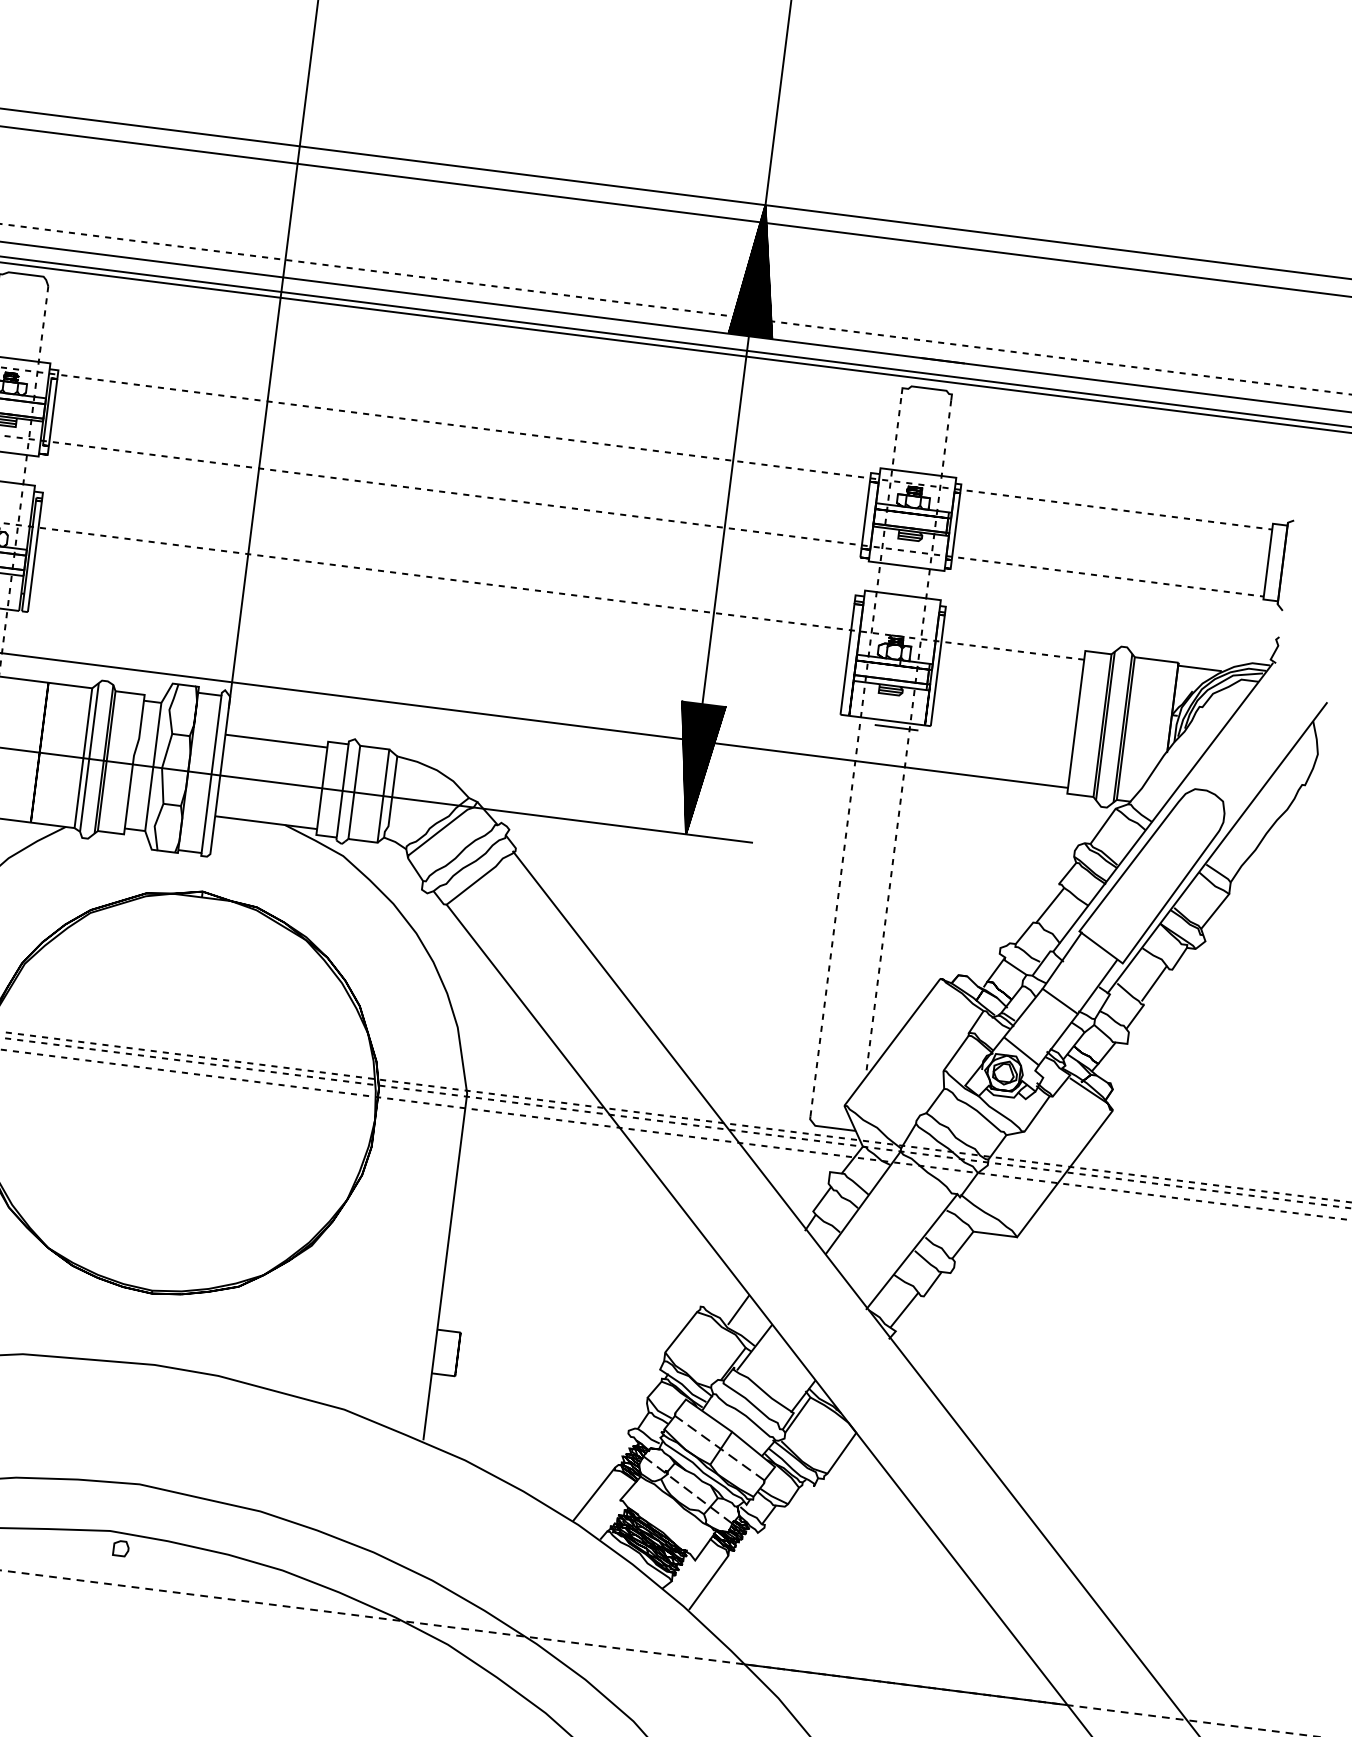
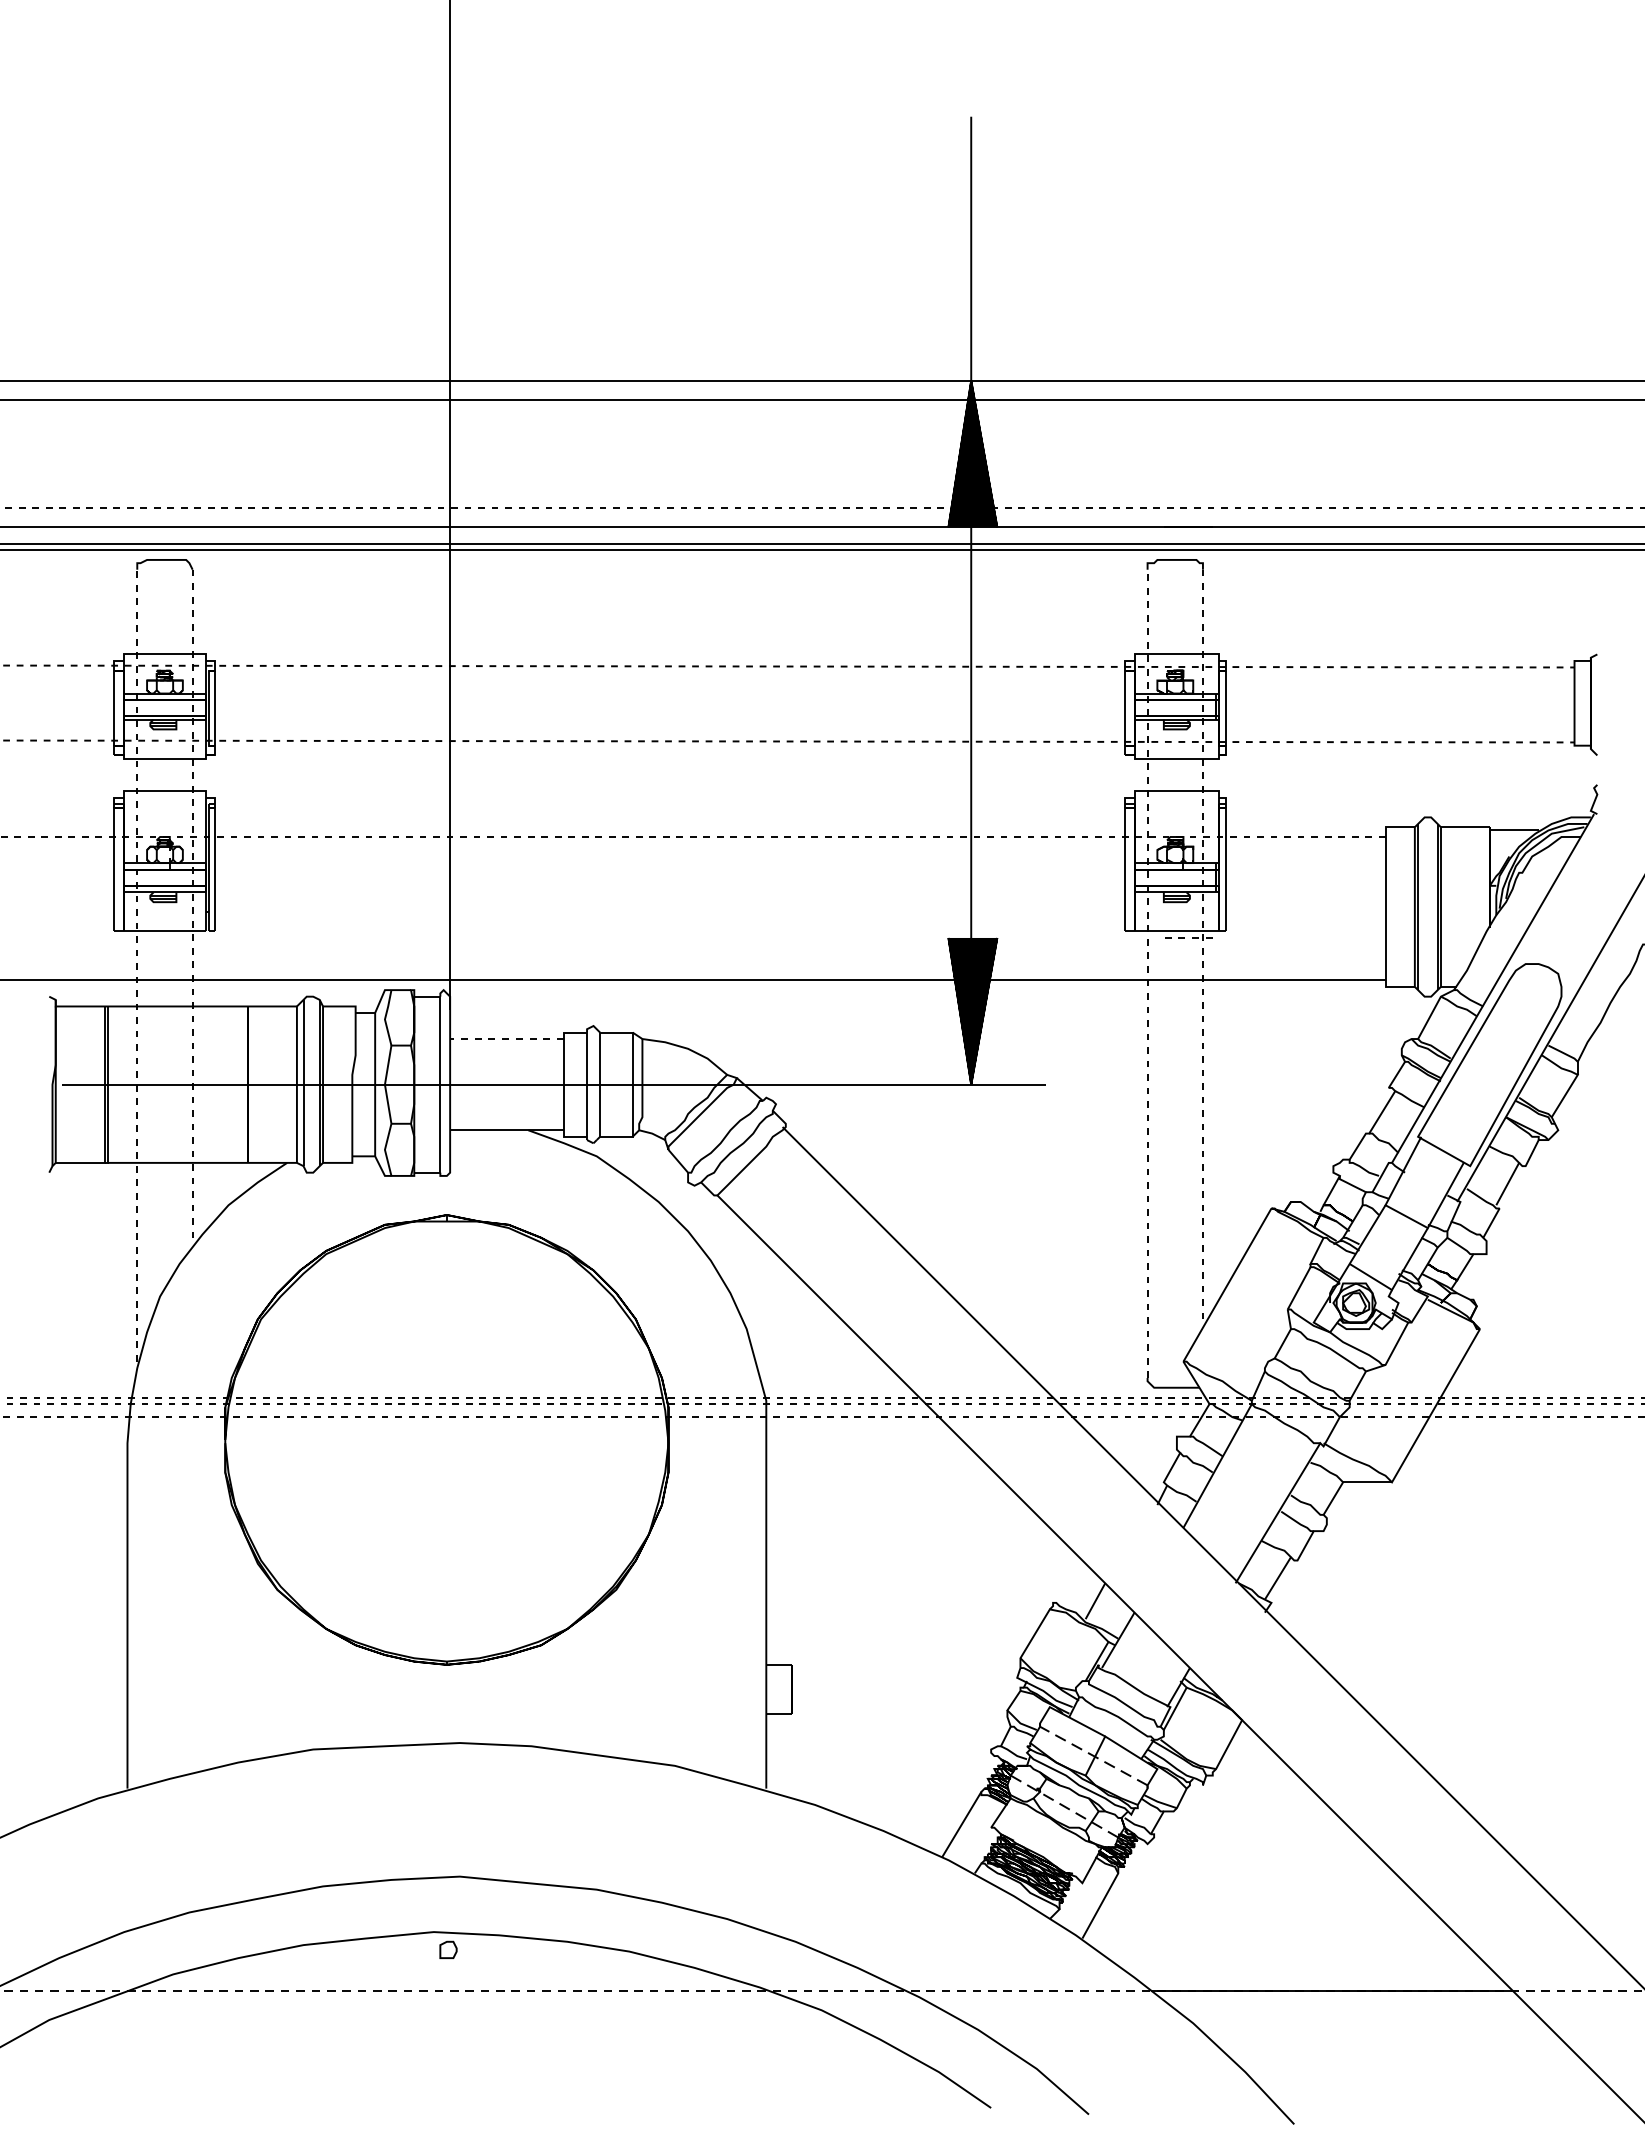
line: (895, 727) -> (1187, 937), solid -> dashed
line: (275, 741) -> (506, 1039), solid -> dashed

